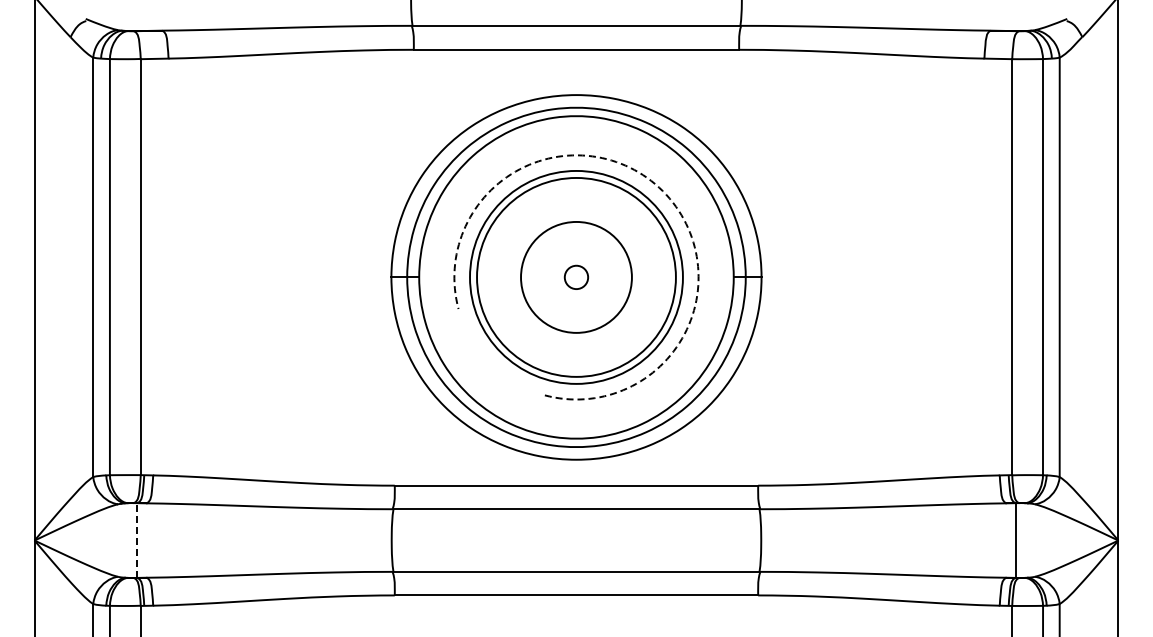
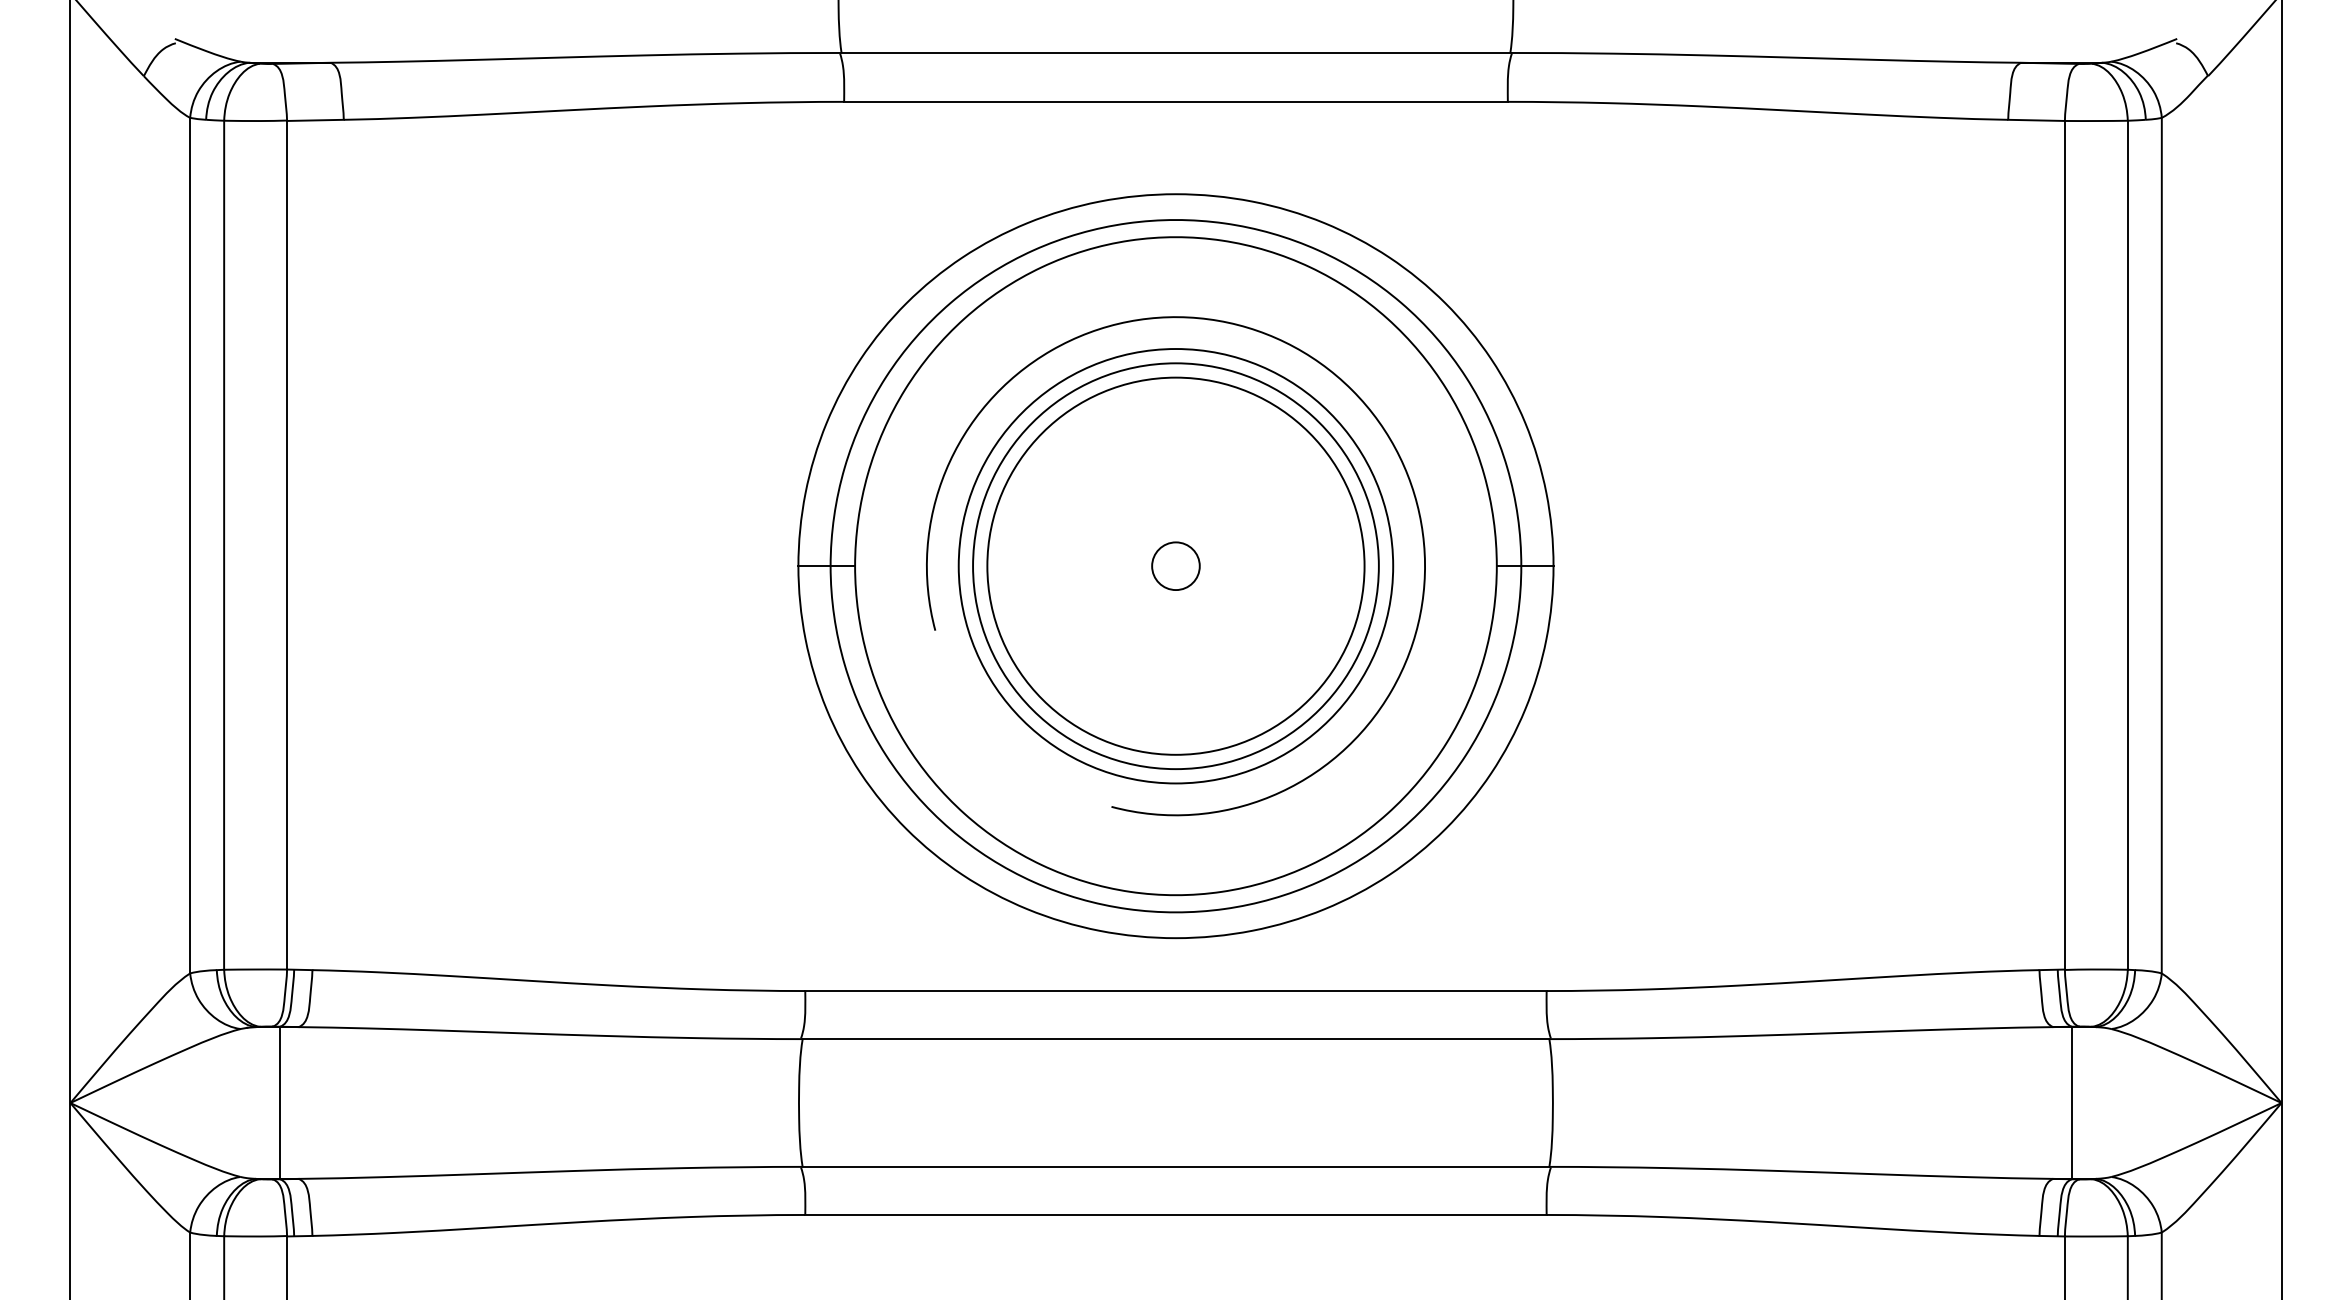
arc: (662, 191) -> (1351, 390), dashed -> solid
circle: (576, 276) -> (1176, 564), size x1.67
line: (137, 540) -> (280, 1102), dashed -> solid

